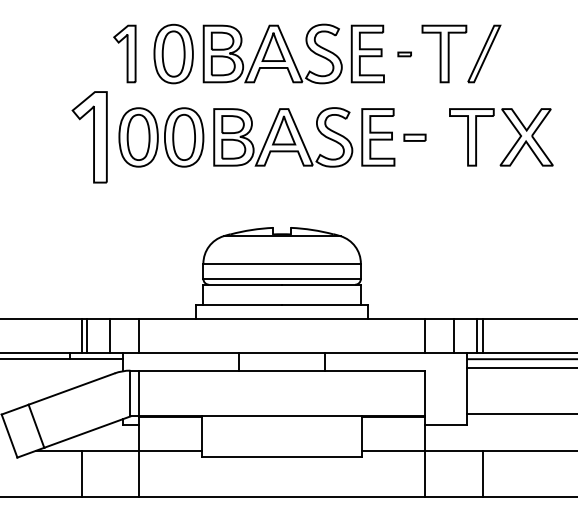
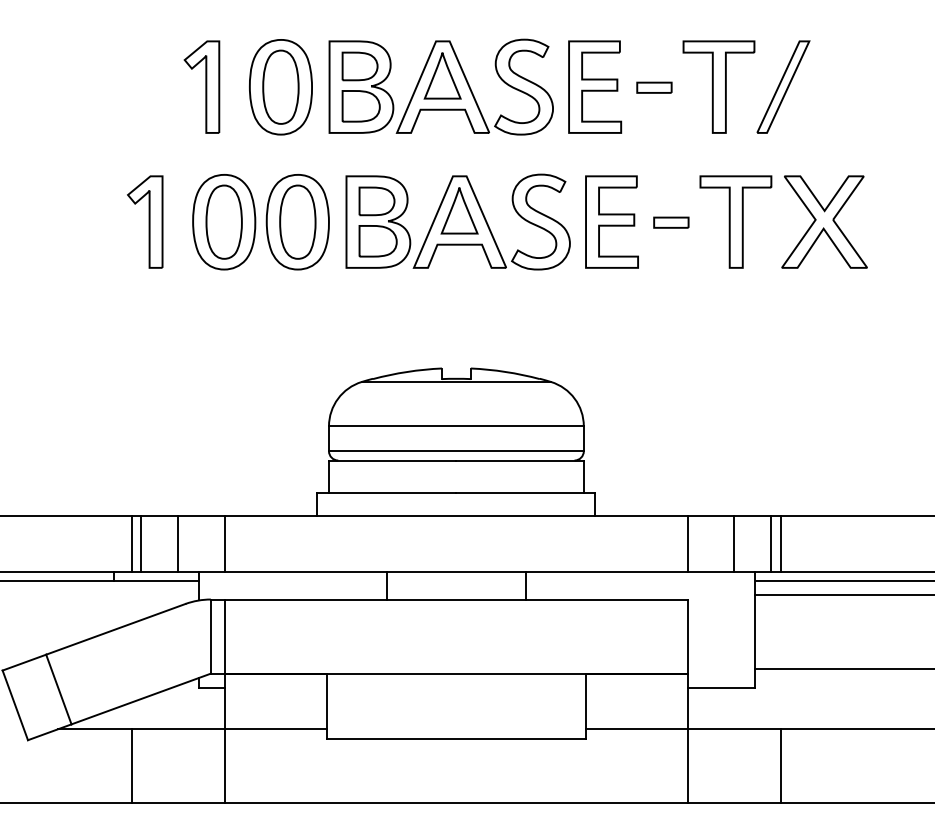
part: (404, 54) -> (654, 87), size x1.67
part: (89, 137) -> (144, 222), size x0.62
part: (511, 147) -> (800, 238), moved

